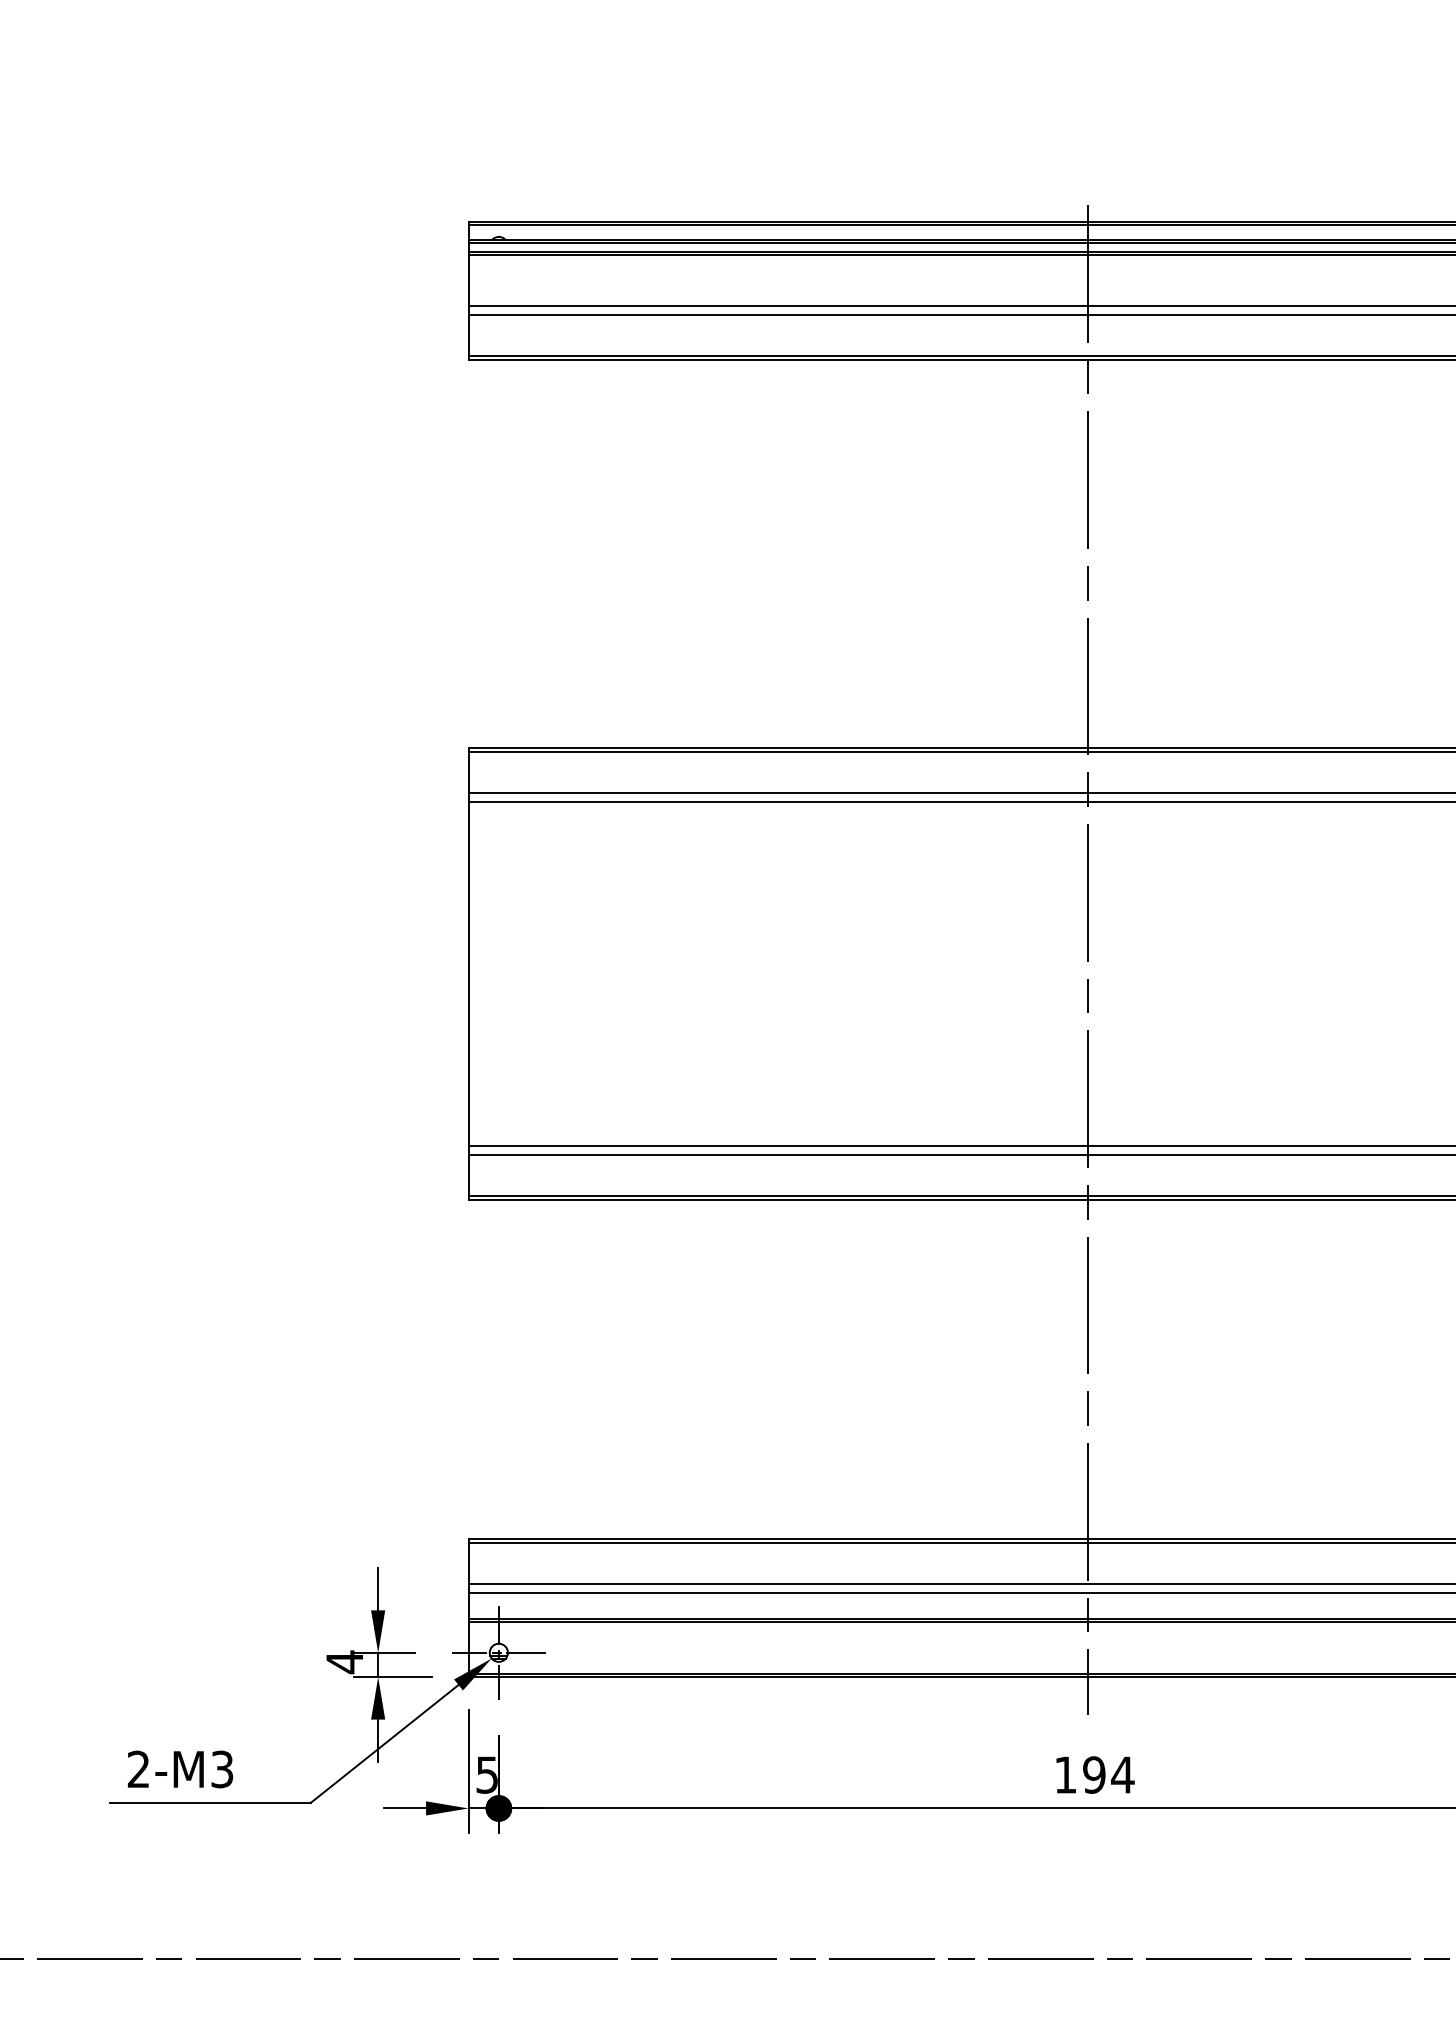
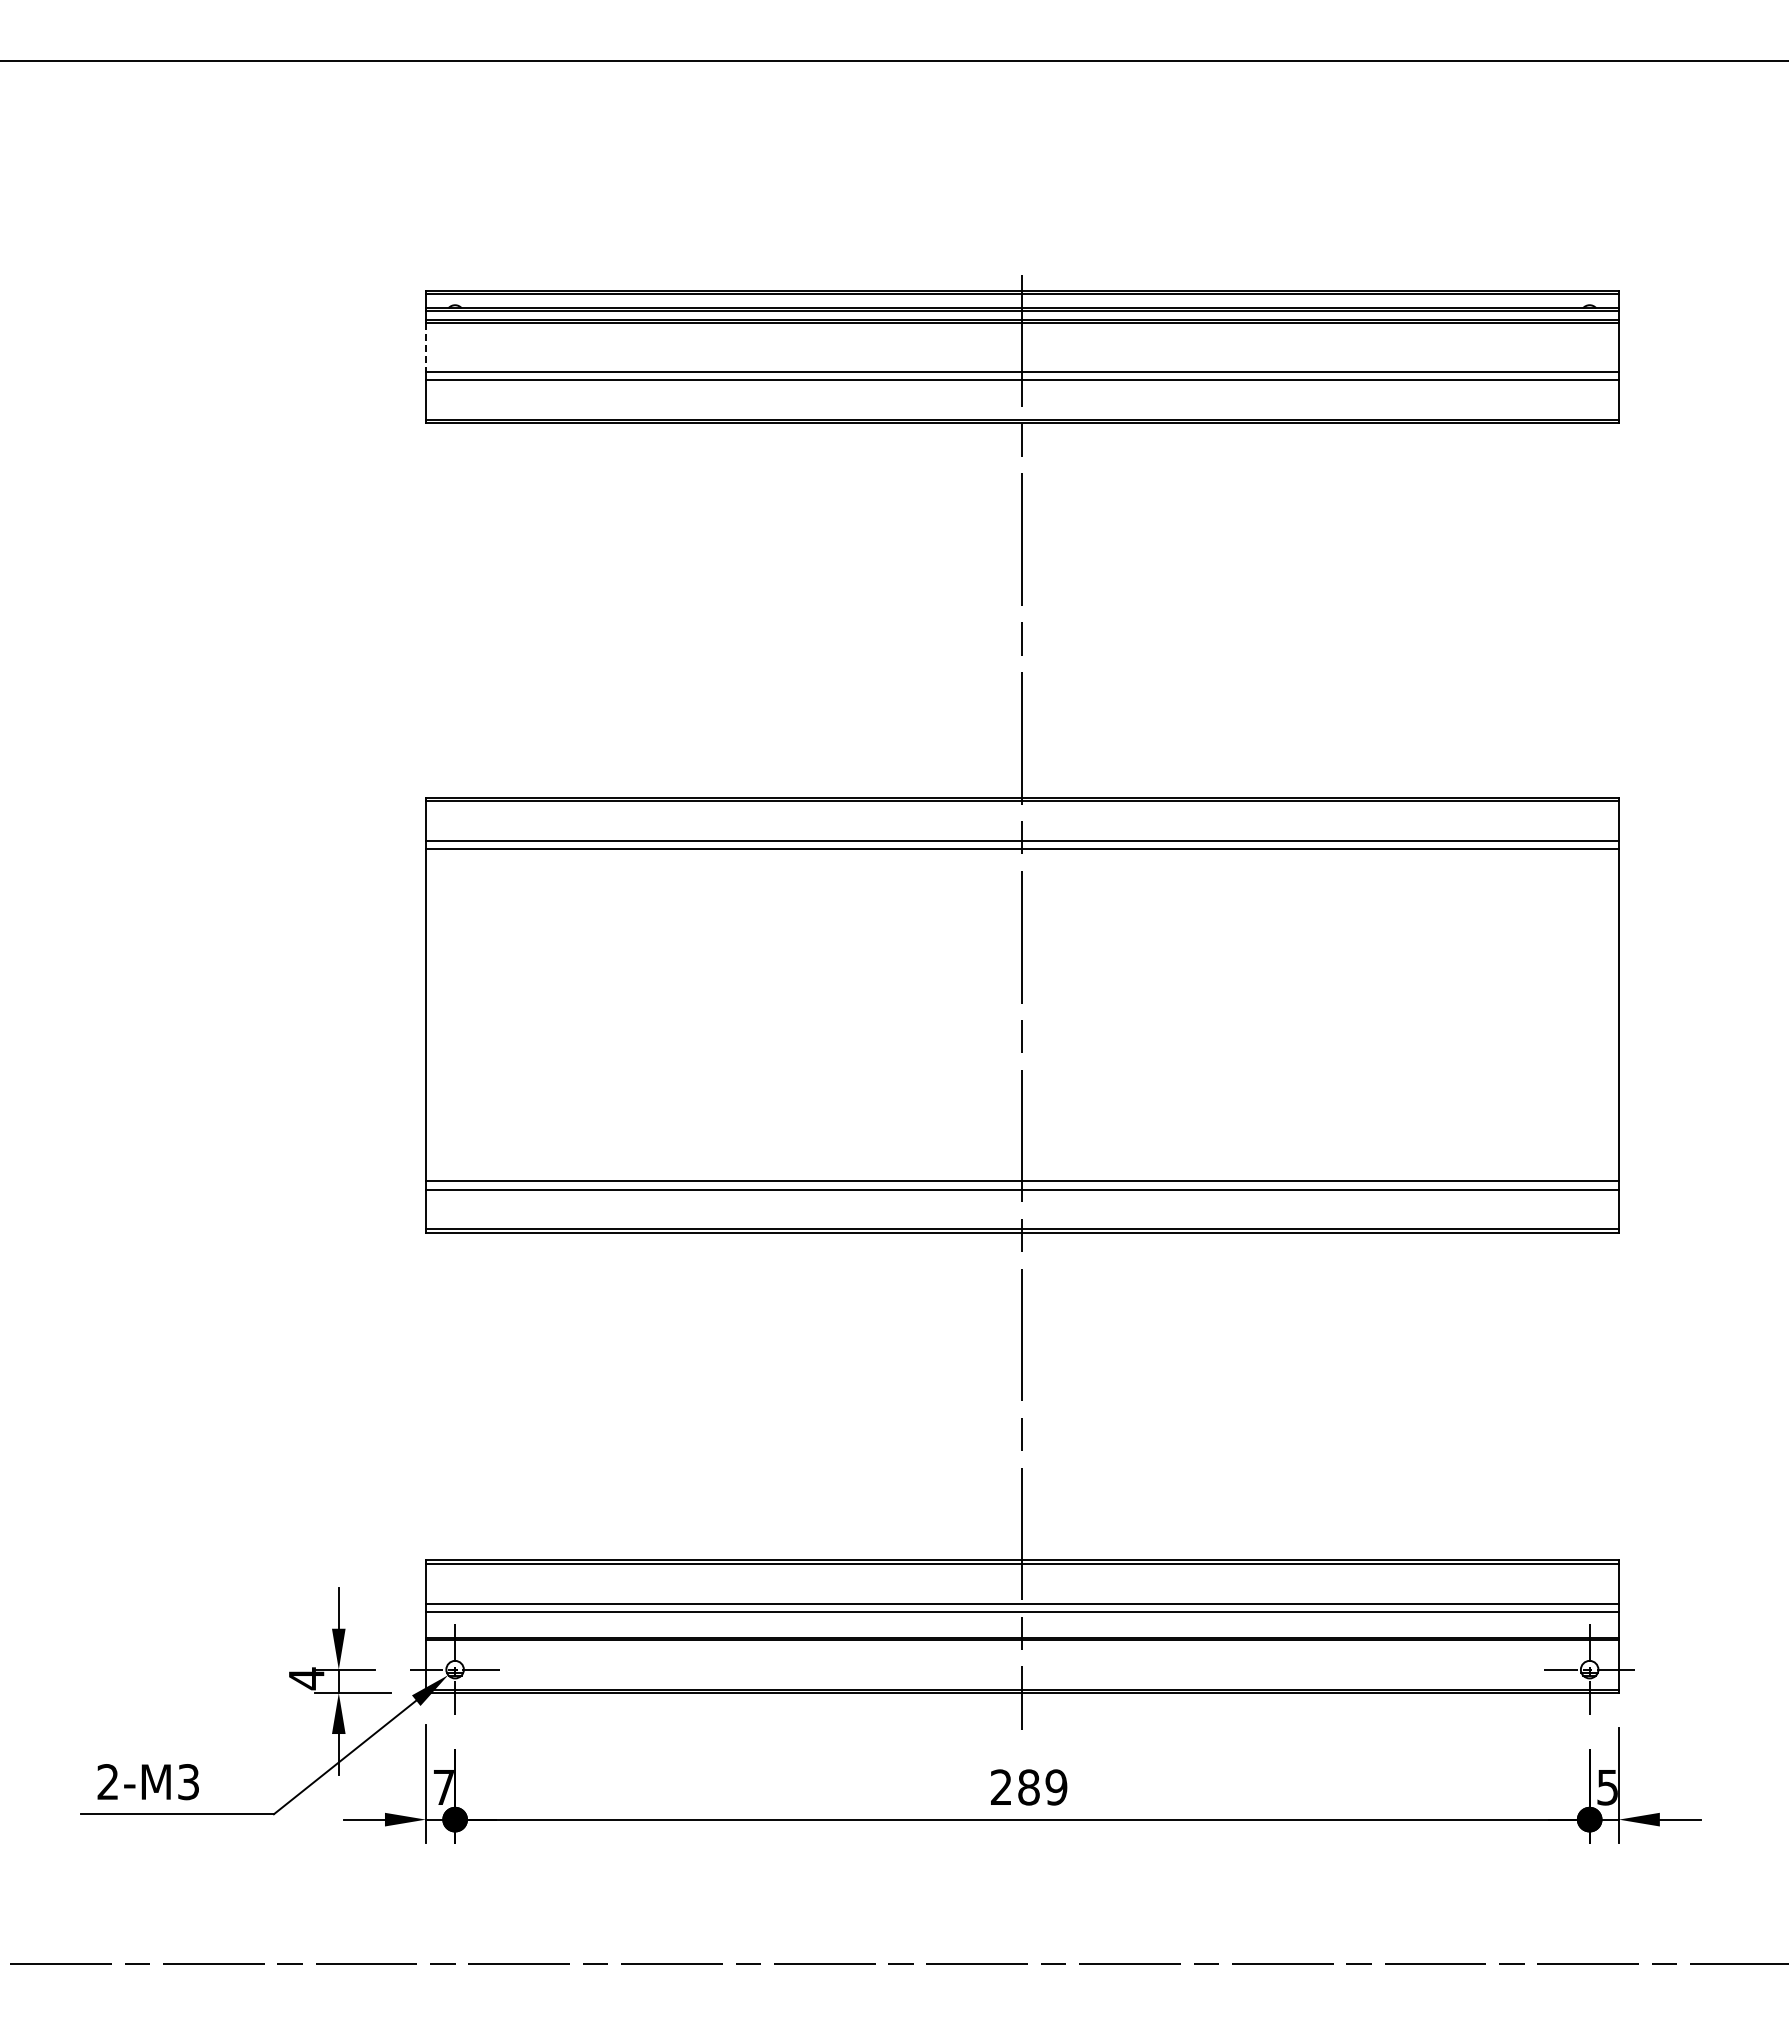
line: (468, 280) -> (425, 347), solid -> dashed
text: (486, 1775) -> (443, 1787), 5 -> 7
text: (1094, 1775) -> (1029, 1787), 194 -> 289

